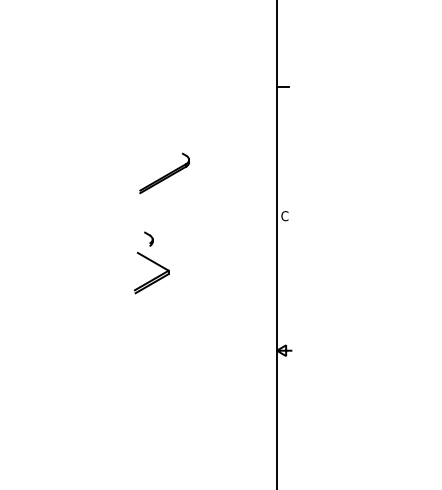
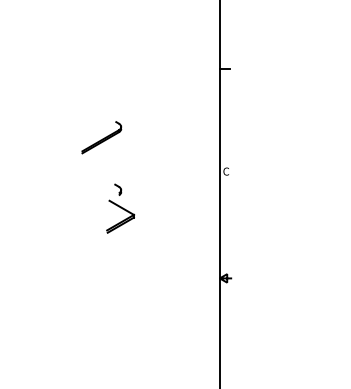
part: (164, 173) -> (101, 137), moved

